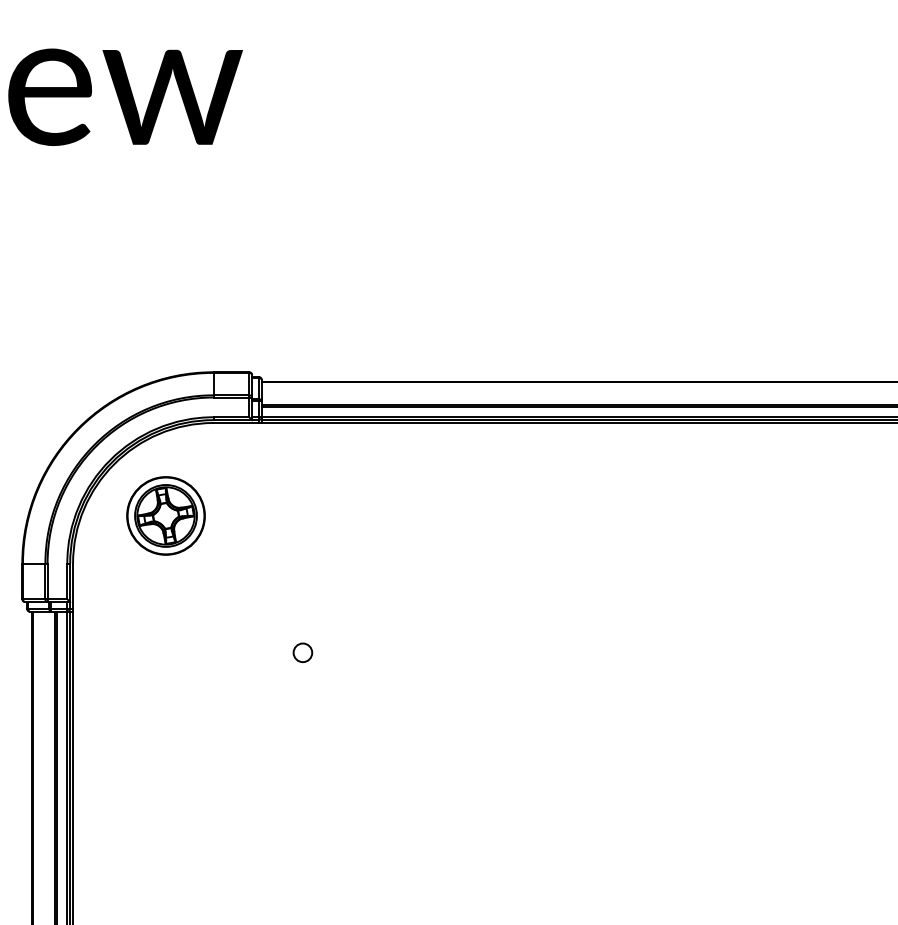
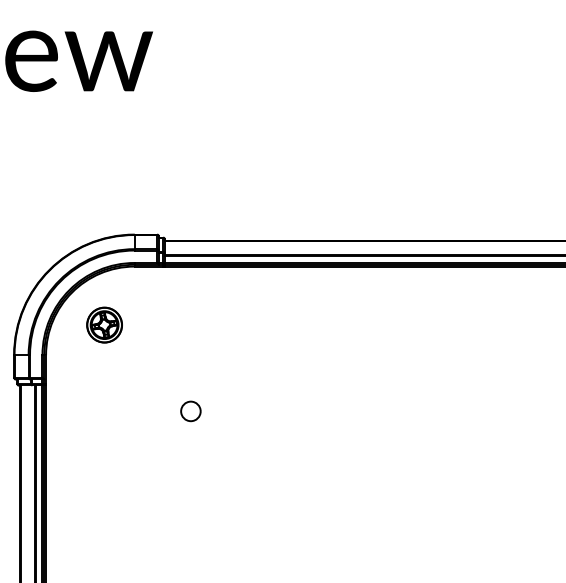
part: (165, 514) -> (104, 324), size x0.71
circle: (302, 652) -> (190, 411), size x1.67

